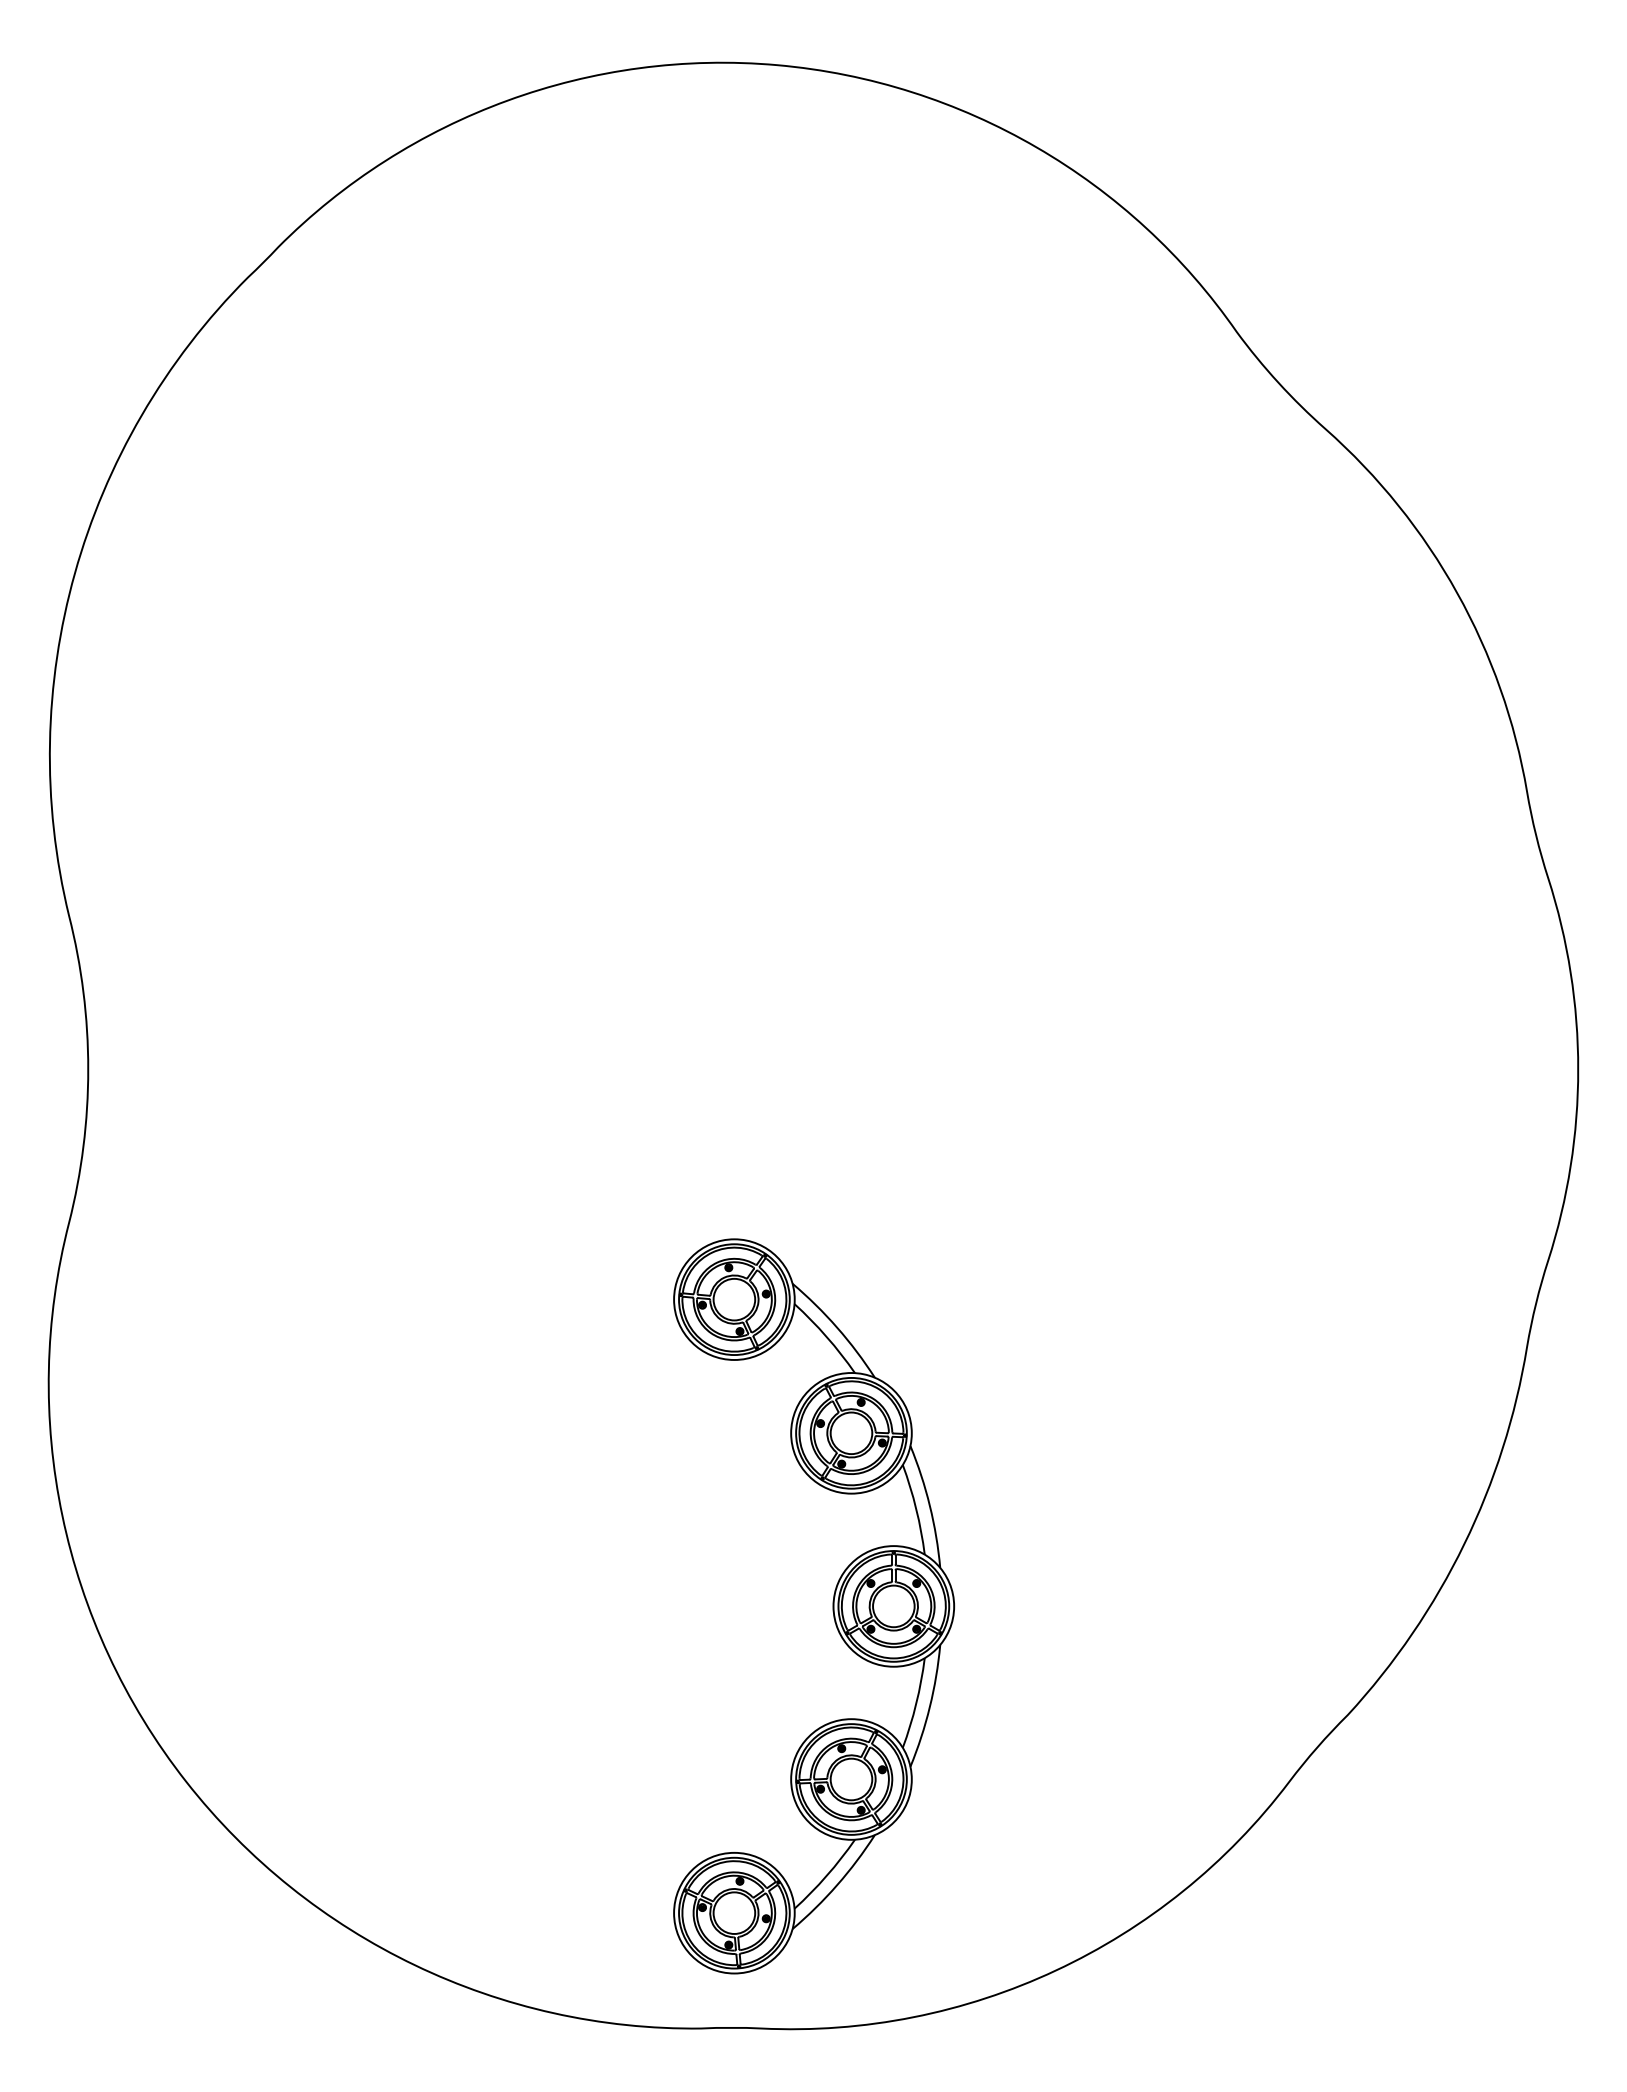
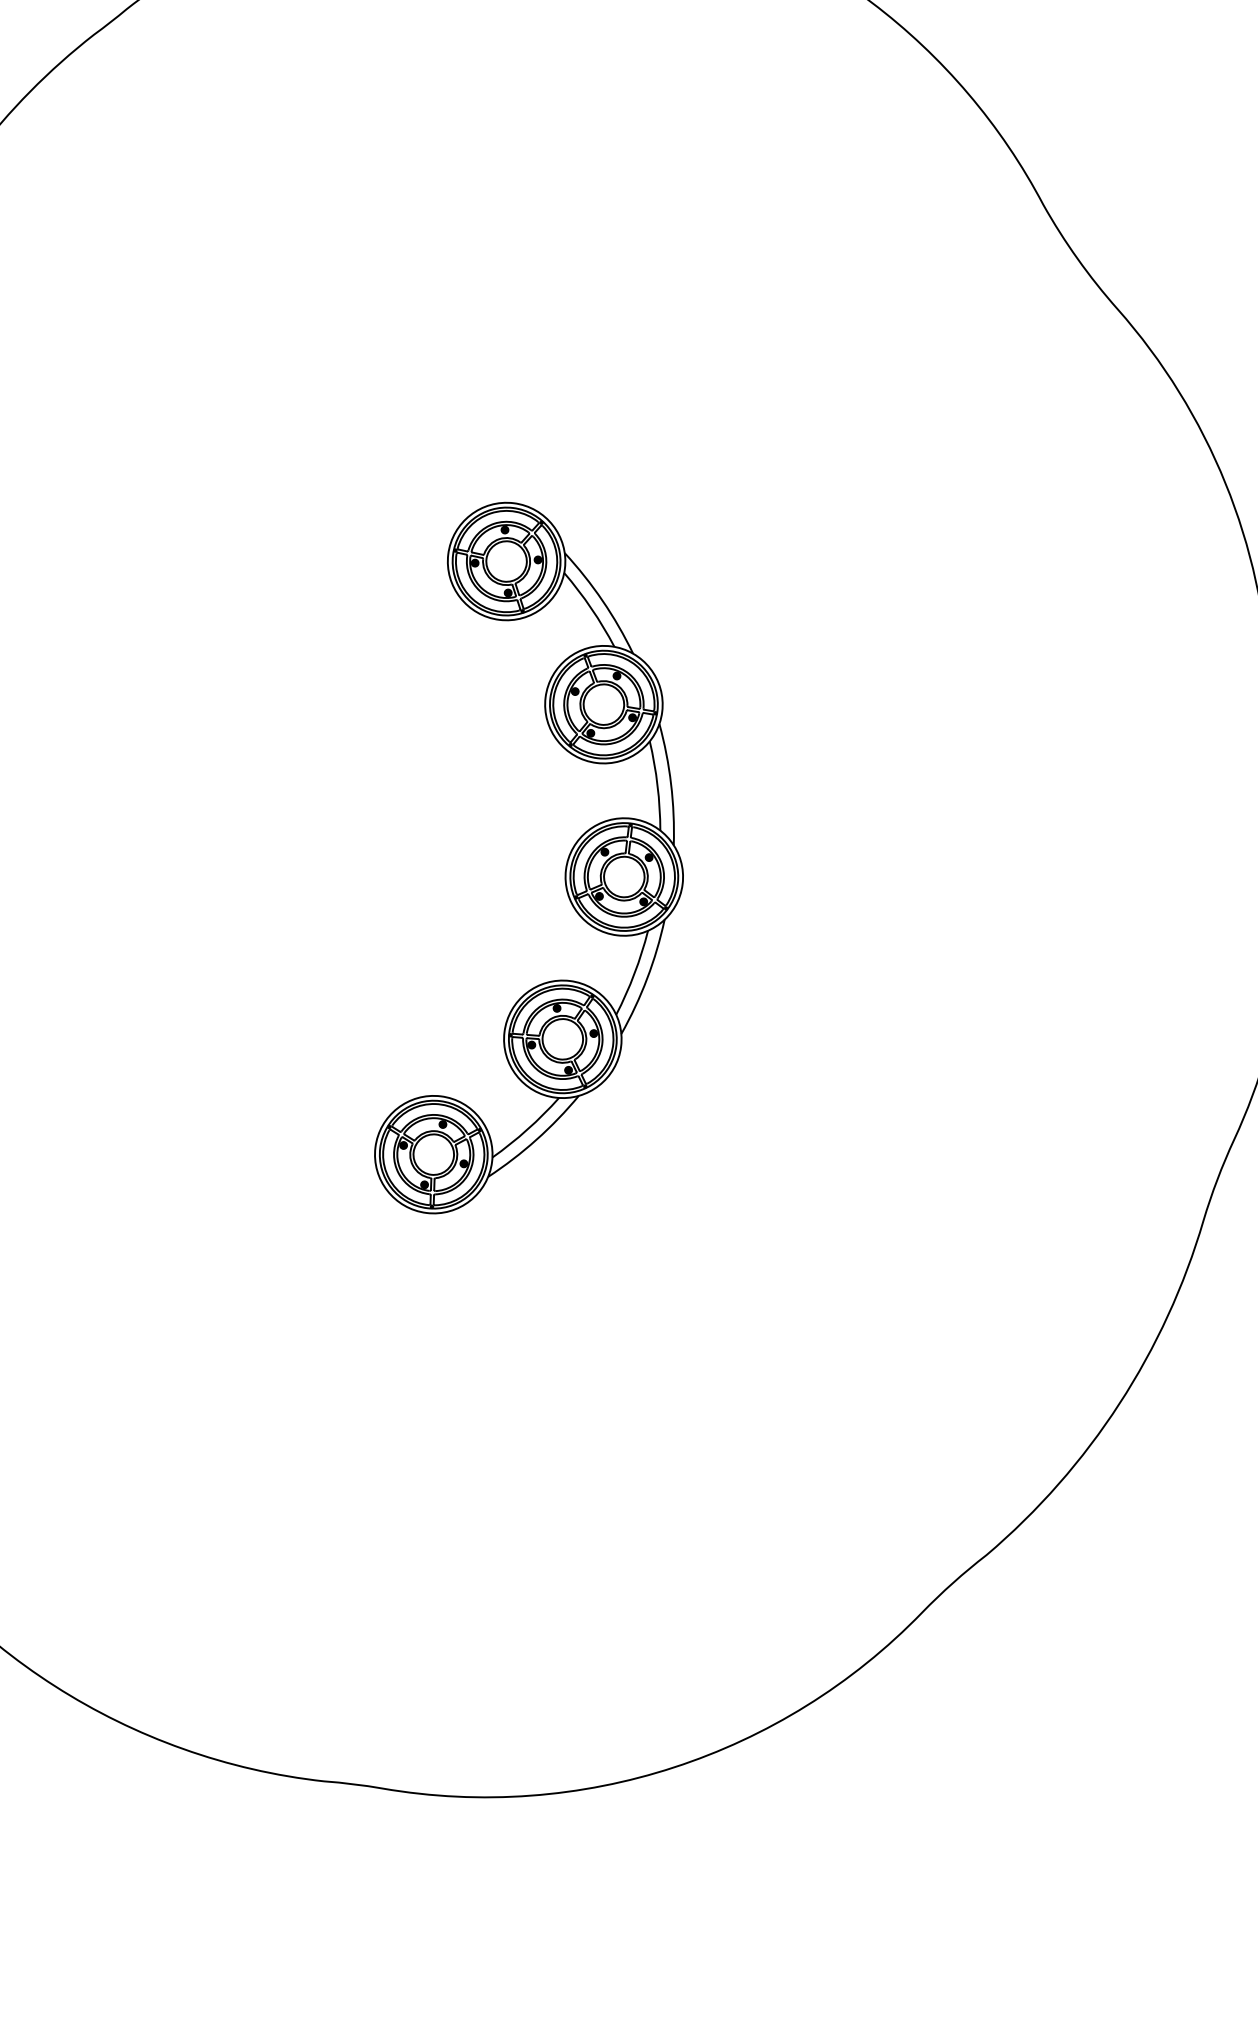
part: (832, 1606) -> (565, 869), moved

